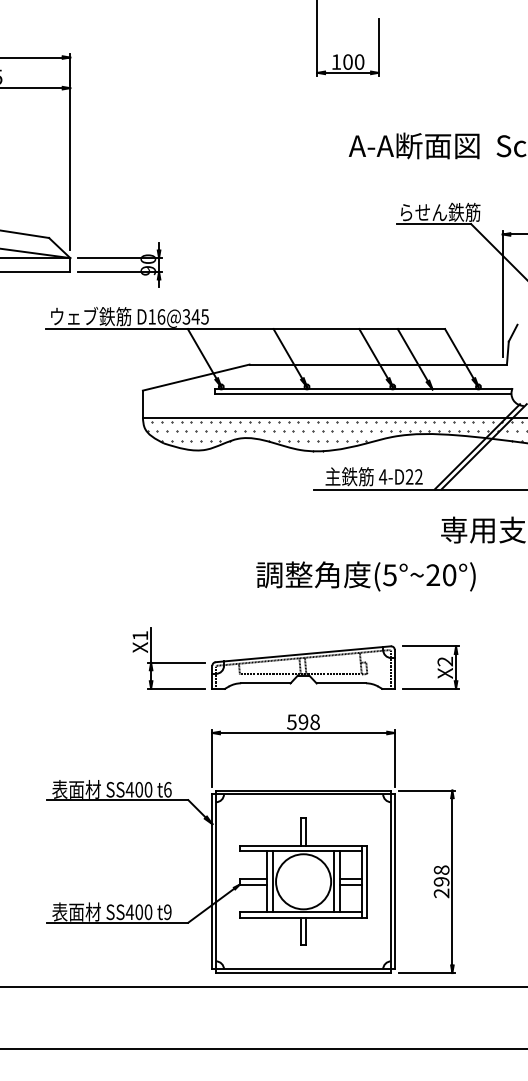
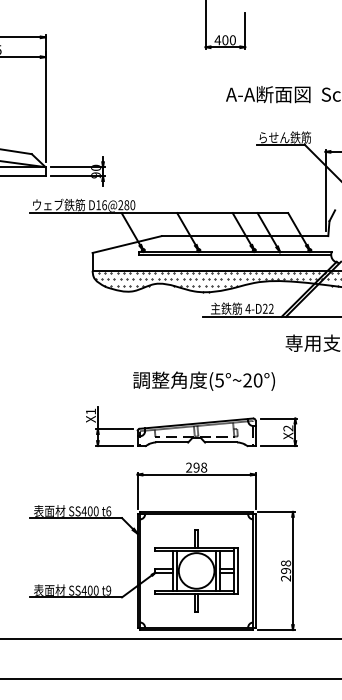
text: (335, 62) -> (217, 40), 100 -> 400
text: (195, 317) -> (126, 205), D16@345 -> D16@280
text: (365, 575) -> (203, 380), moved
text: (292, 721) -> (189, 467), 598 -> 298

